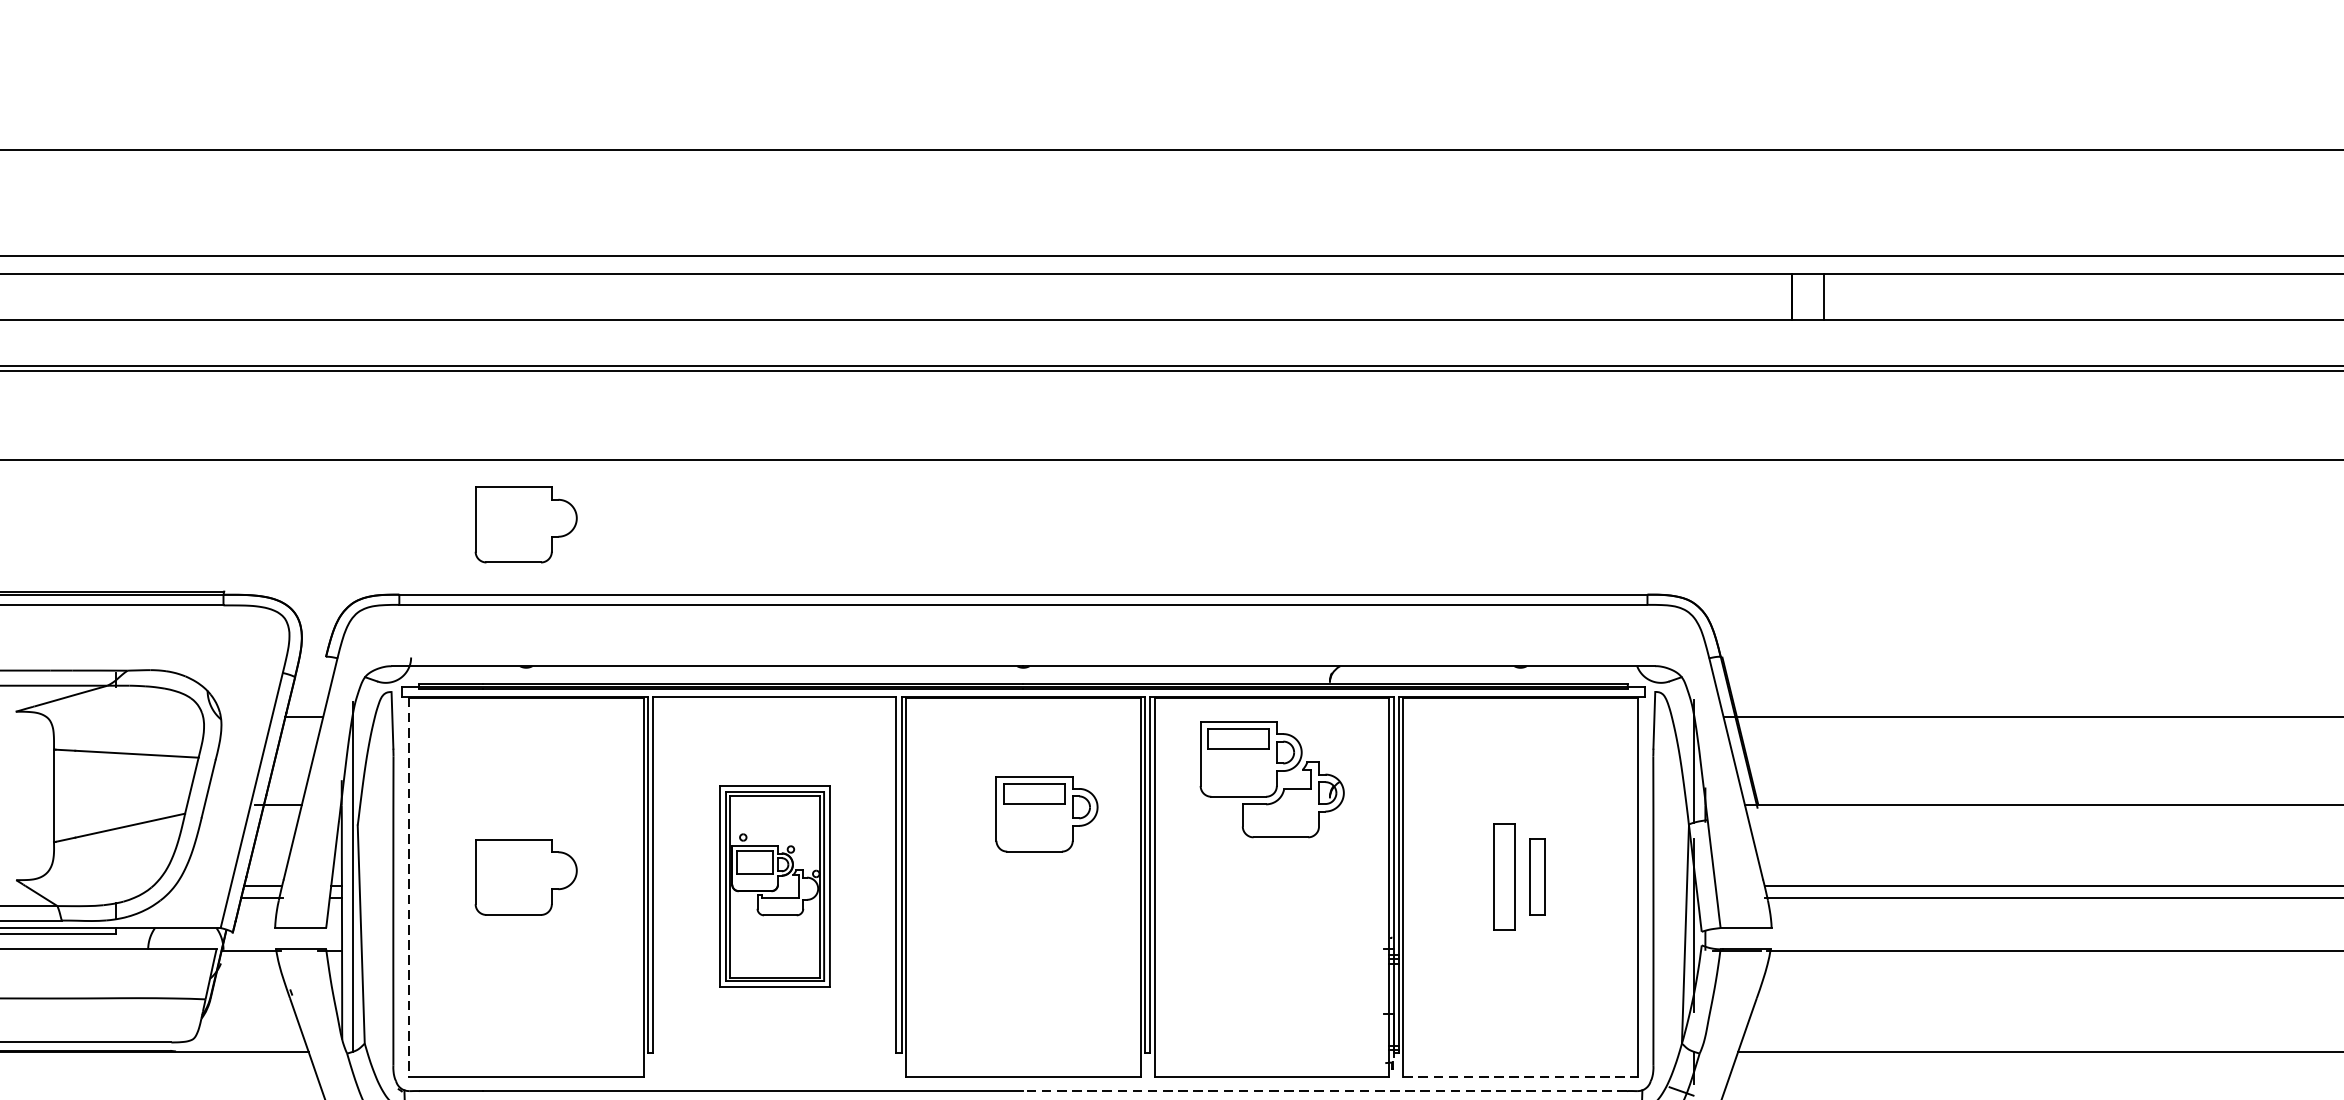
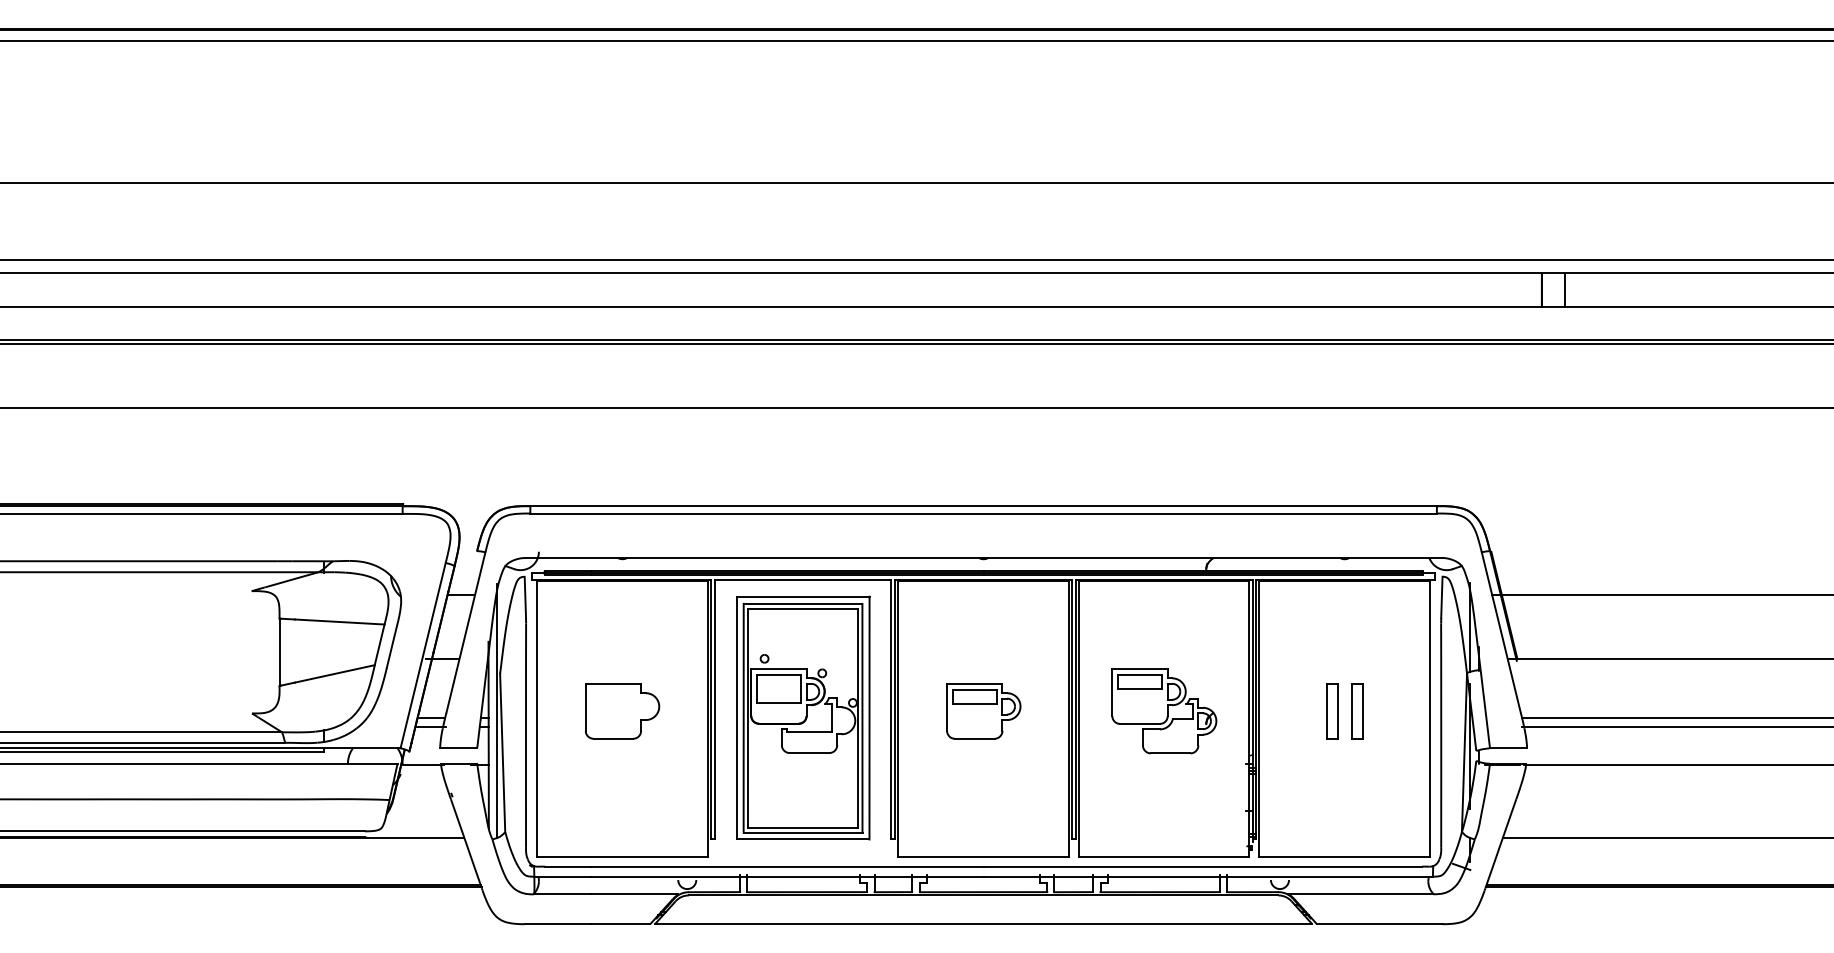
part: (526, 524) -> (622, 455), removed
part: (1272, 779) -> (1164, 711), moved
part: (1046, 814) -> (983, 711), moved
part: (1503, 877) -> (1332, 711), size x0.71
part: (775, 885) -> (803, 717), size x1.67
line: (409, 887) -> (537, 718), dashed -> solid
line: (1521, 1077) -> (1345, 856), dashed -> solid
line: (1324, 1090) -> (1202, 866), dashed -> solid

